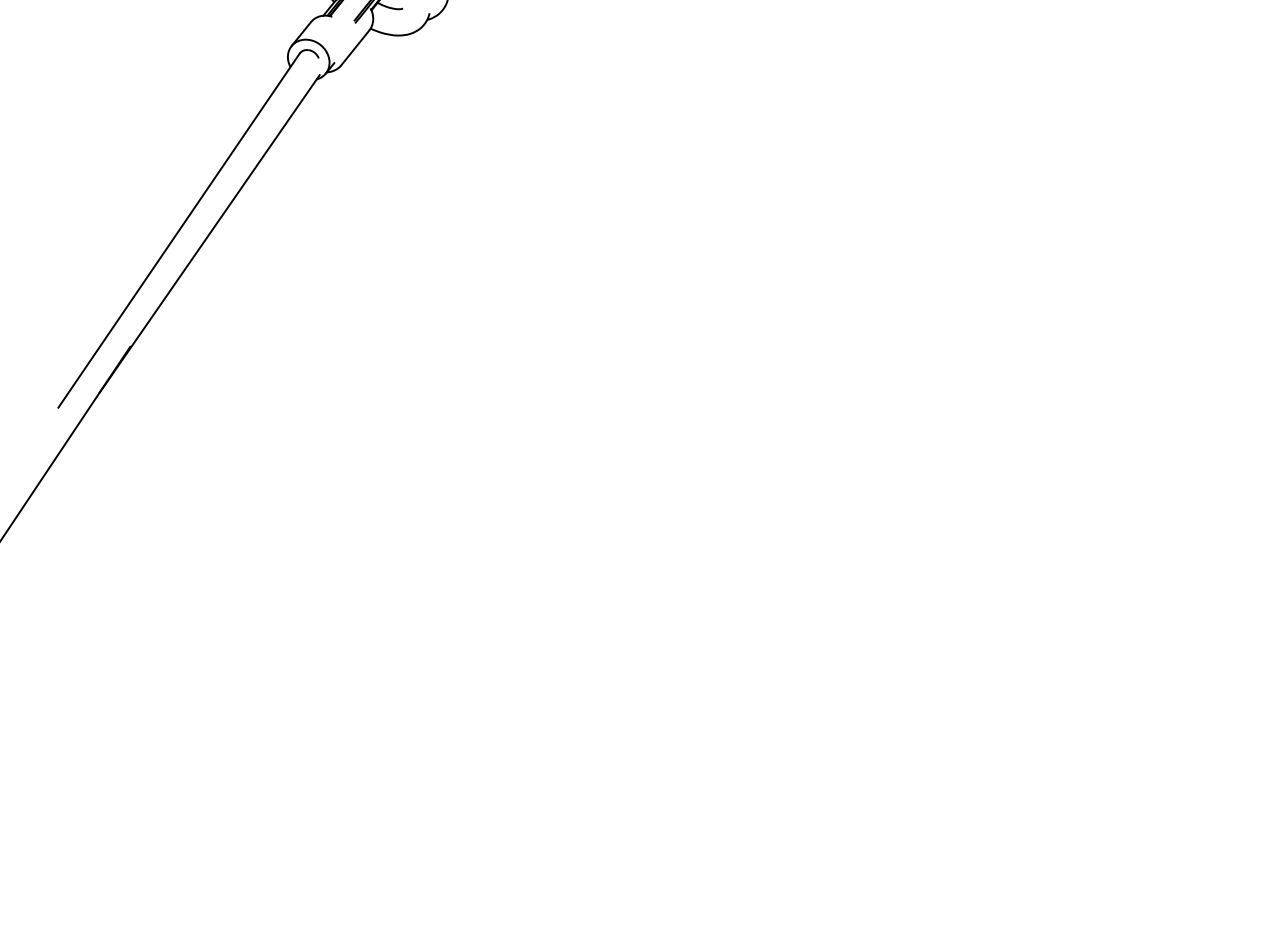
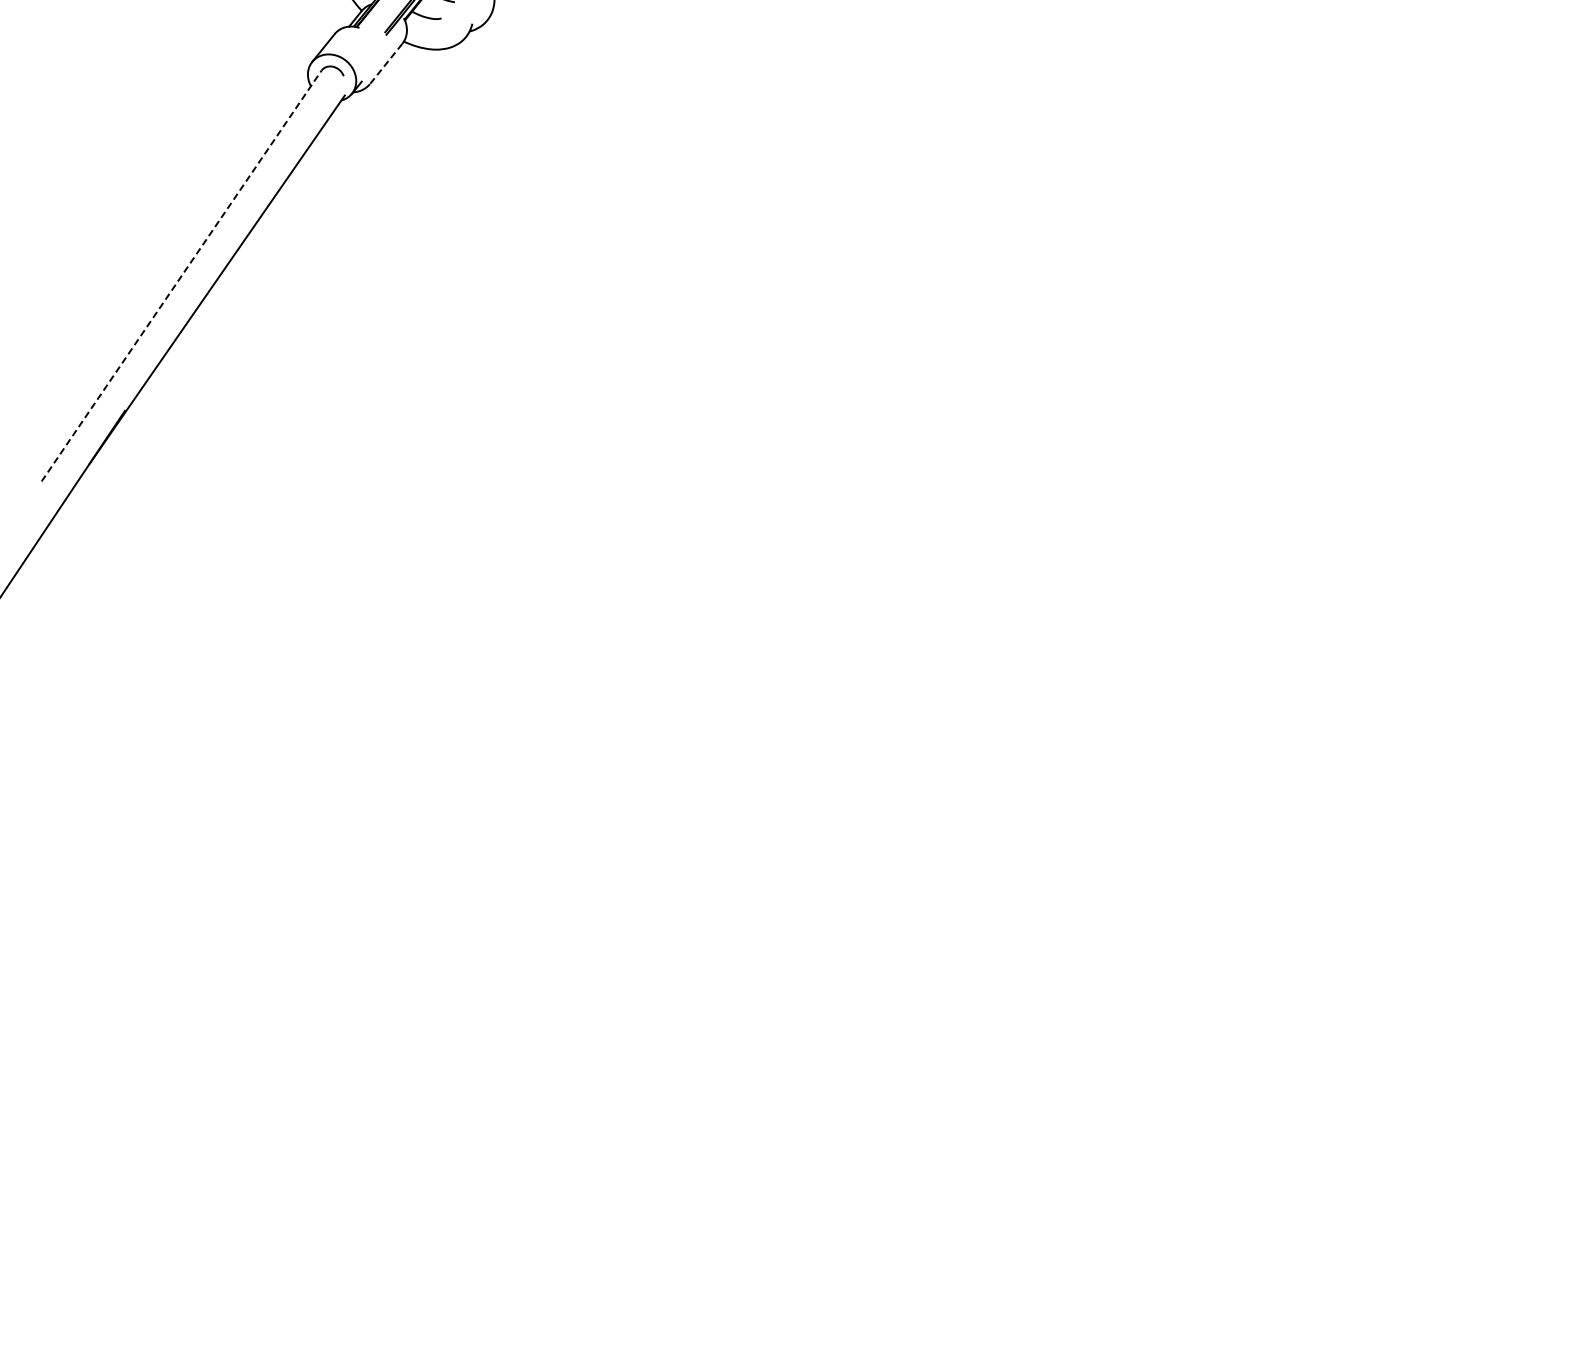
line: (355, 48) -> (386, 64), solid -> dashed
line: (178, 231) -> (181, 276), solid -> dashed

